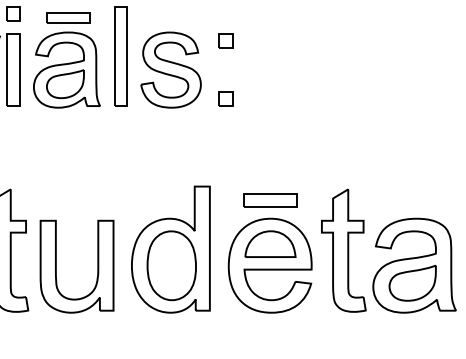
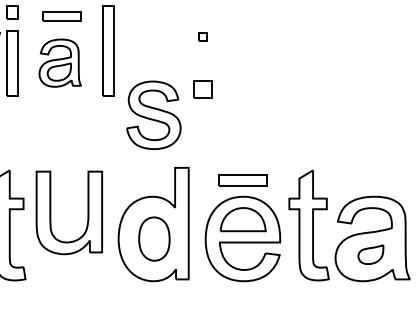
part: (225, 40) -> (202, 36), size x0.6
part: (66, 69) -> (59, 62), size x0.7
part: (170, 69) -> (153, 114), moved
part: (225, 98) -> (202, 88), size x1.4
part: (171, 265) -> (154, 238), size x0.7
part: (56, 266) -> (50, 212), moved
part: (412, 282) -> (370, 254), size x0.6

